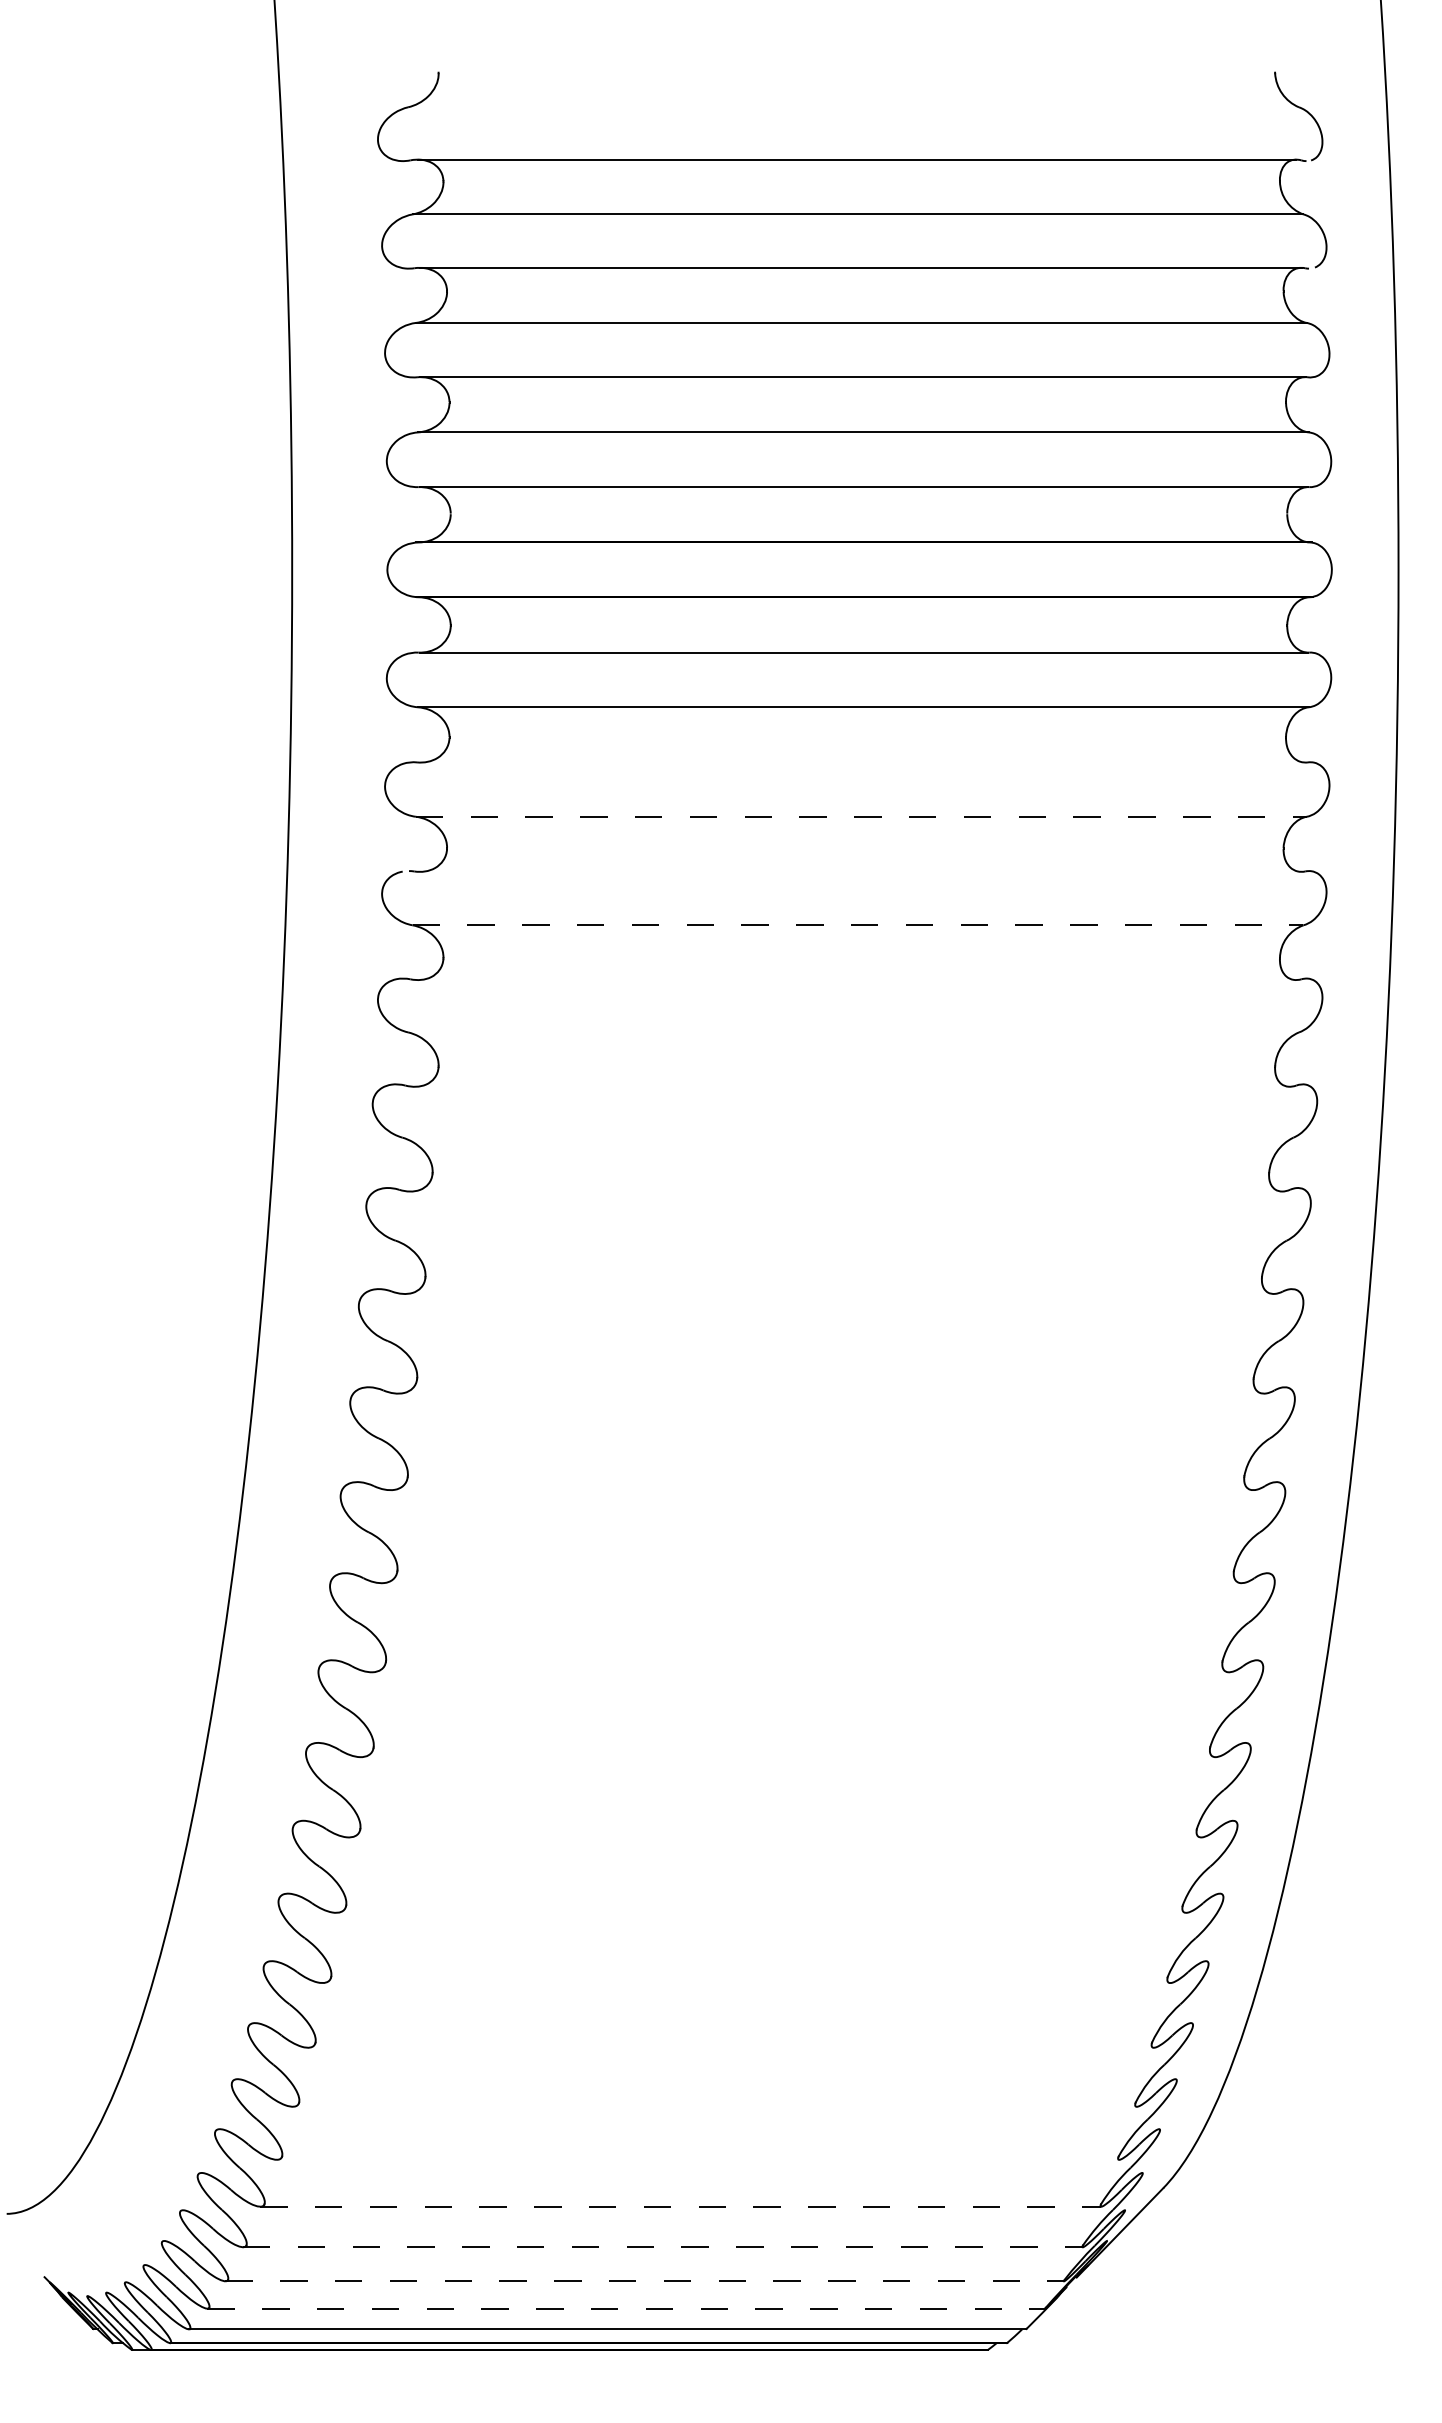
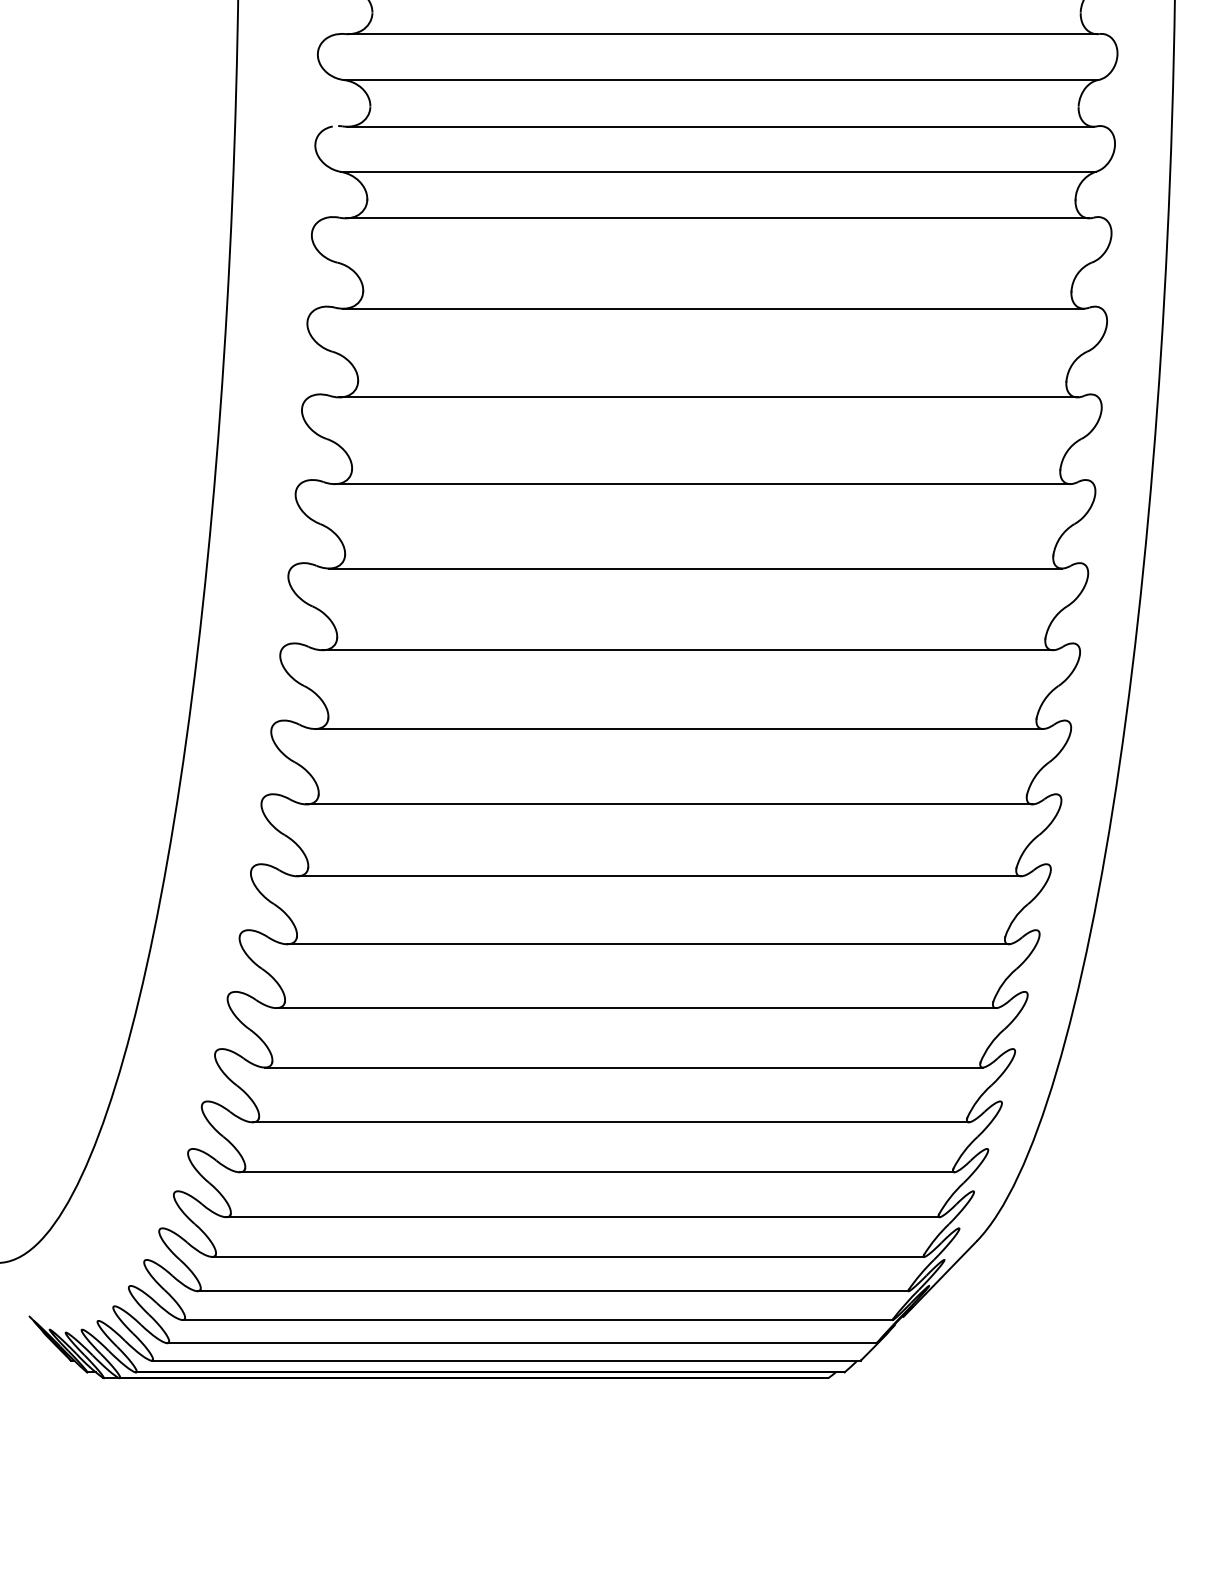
line: (862, 762) -> (722, 34), added
line: (861, 816) -> (721, 79), dashed -> solid
line: (860, 871) -> (720, 126), added
line: (858, 925) -> (718, 172), dashed -> solid
line: (856, 980) -> (717, 218), added
line: (851, 1086) -> (712, 308), added
line: (846, 1191) -> (708, 397), added
line: (838, 1293) -> (701, 483), added
line: (831, 1393) -> (695, 568), added
line: (821, 1490) -> (687, 650), added
line: (811, 1583) -> (678, 729), added
line: (800, 1672) -> (669, 804), added
line: (787, 1757) -> (658, 876), added
line: (775, 1837) -> (648, 944), added
line: (761, 1912) -> (636, 1007), added
line: (746, 1983) -> (623, 1067), added
line: (730, 2047) -> (610, 1122), added
line: (714, 2106) -> (596, 1172), added
line: (697, 2159) -> (582, 1216), added
line: (680, 2206) -> (568, 1256), dashed -> solid
line: (663, 2247) -> (553, 1291), dashed -> solid
line: (645, 2281) -> (538, 1320), dashed -> solid
line: (626, 2308) -> (522, 1343), dashed -> solid

